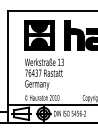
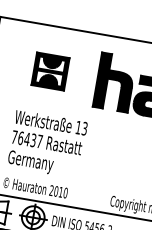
part: (39, 35) -> (50, 71), size x0.6

